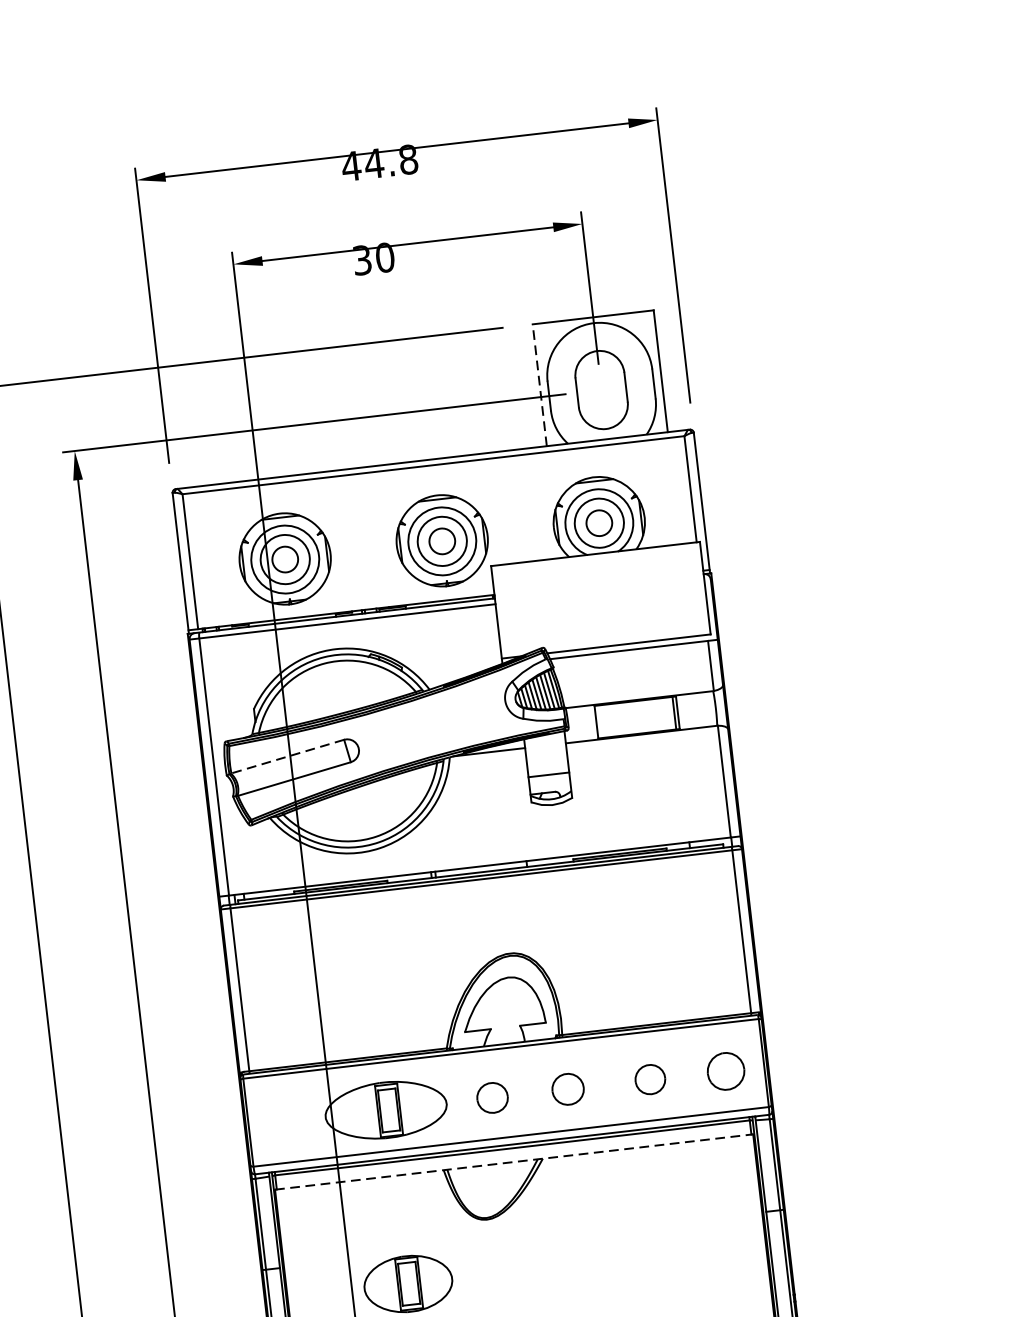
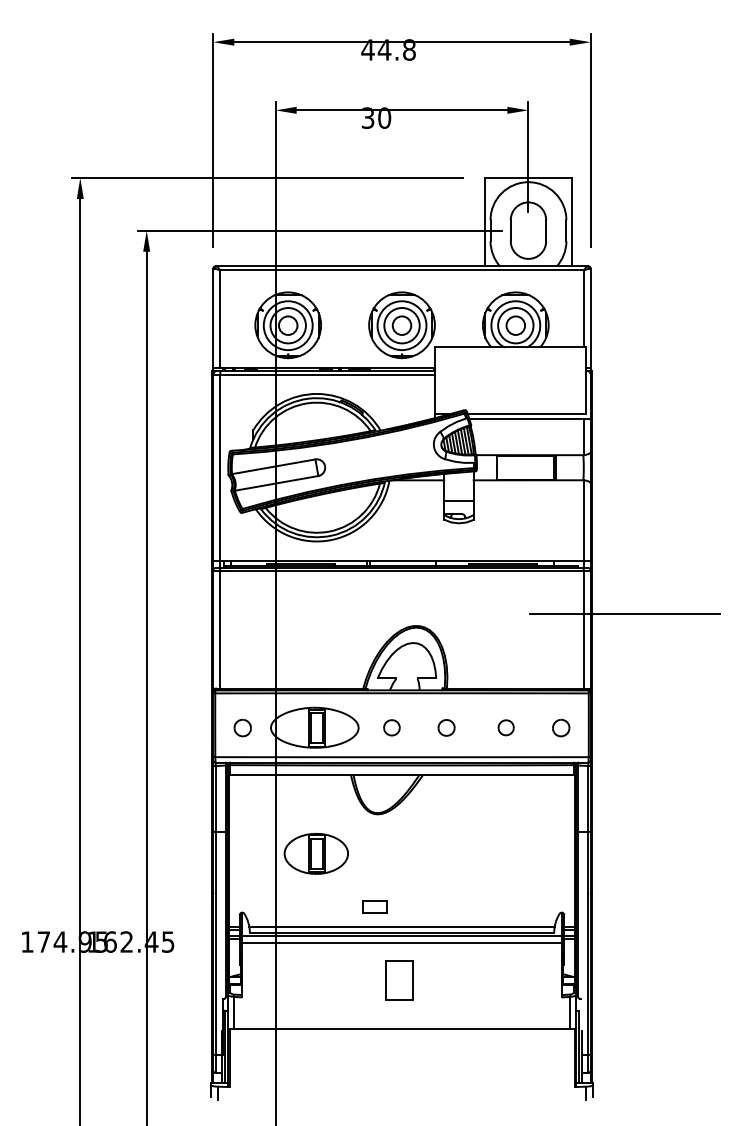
line: (539, 384) -> (484, 221), dashed -> solid
line: (287, 756) -> (273, 466), dashed -> solid
line: (795, 904) -> (624, 614), added
part: (726, 1070) -> (561, 727), size x0.62
part: (649, 1079) -> (505, 727), size x0.71
part: (567, 1088) -> (446, 727), size x0.71
part: (491, 1097) -> (391, 727), size x0.71
part: (286, 1121) -> (242, 727), added
line: (514, 1162) -> (402, 775), dashed -> solid

